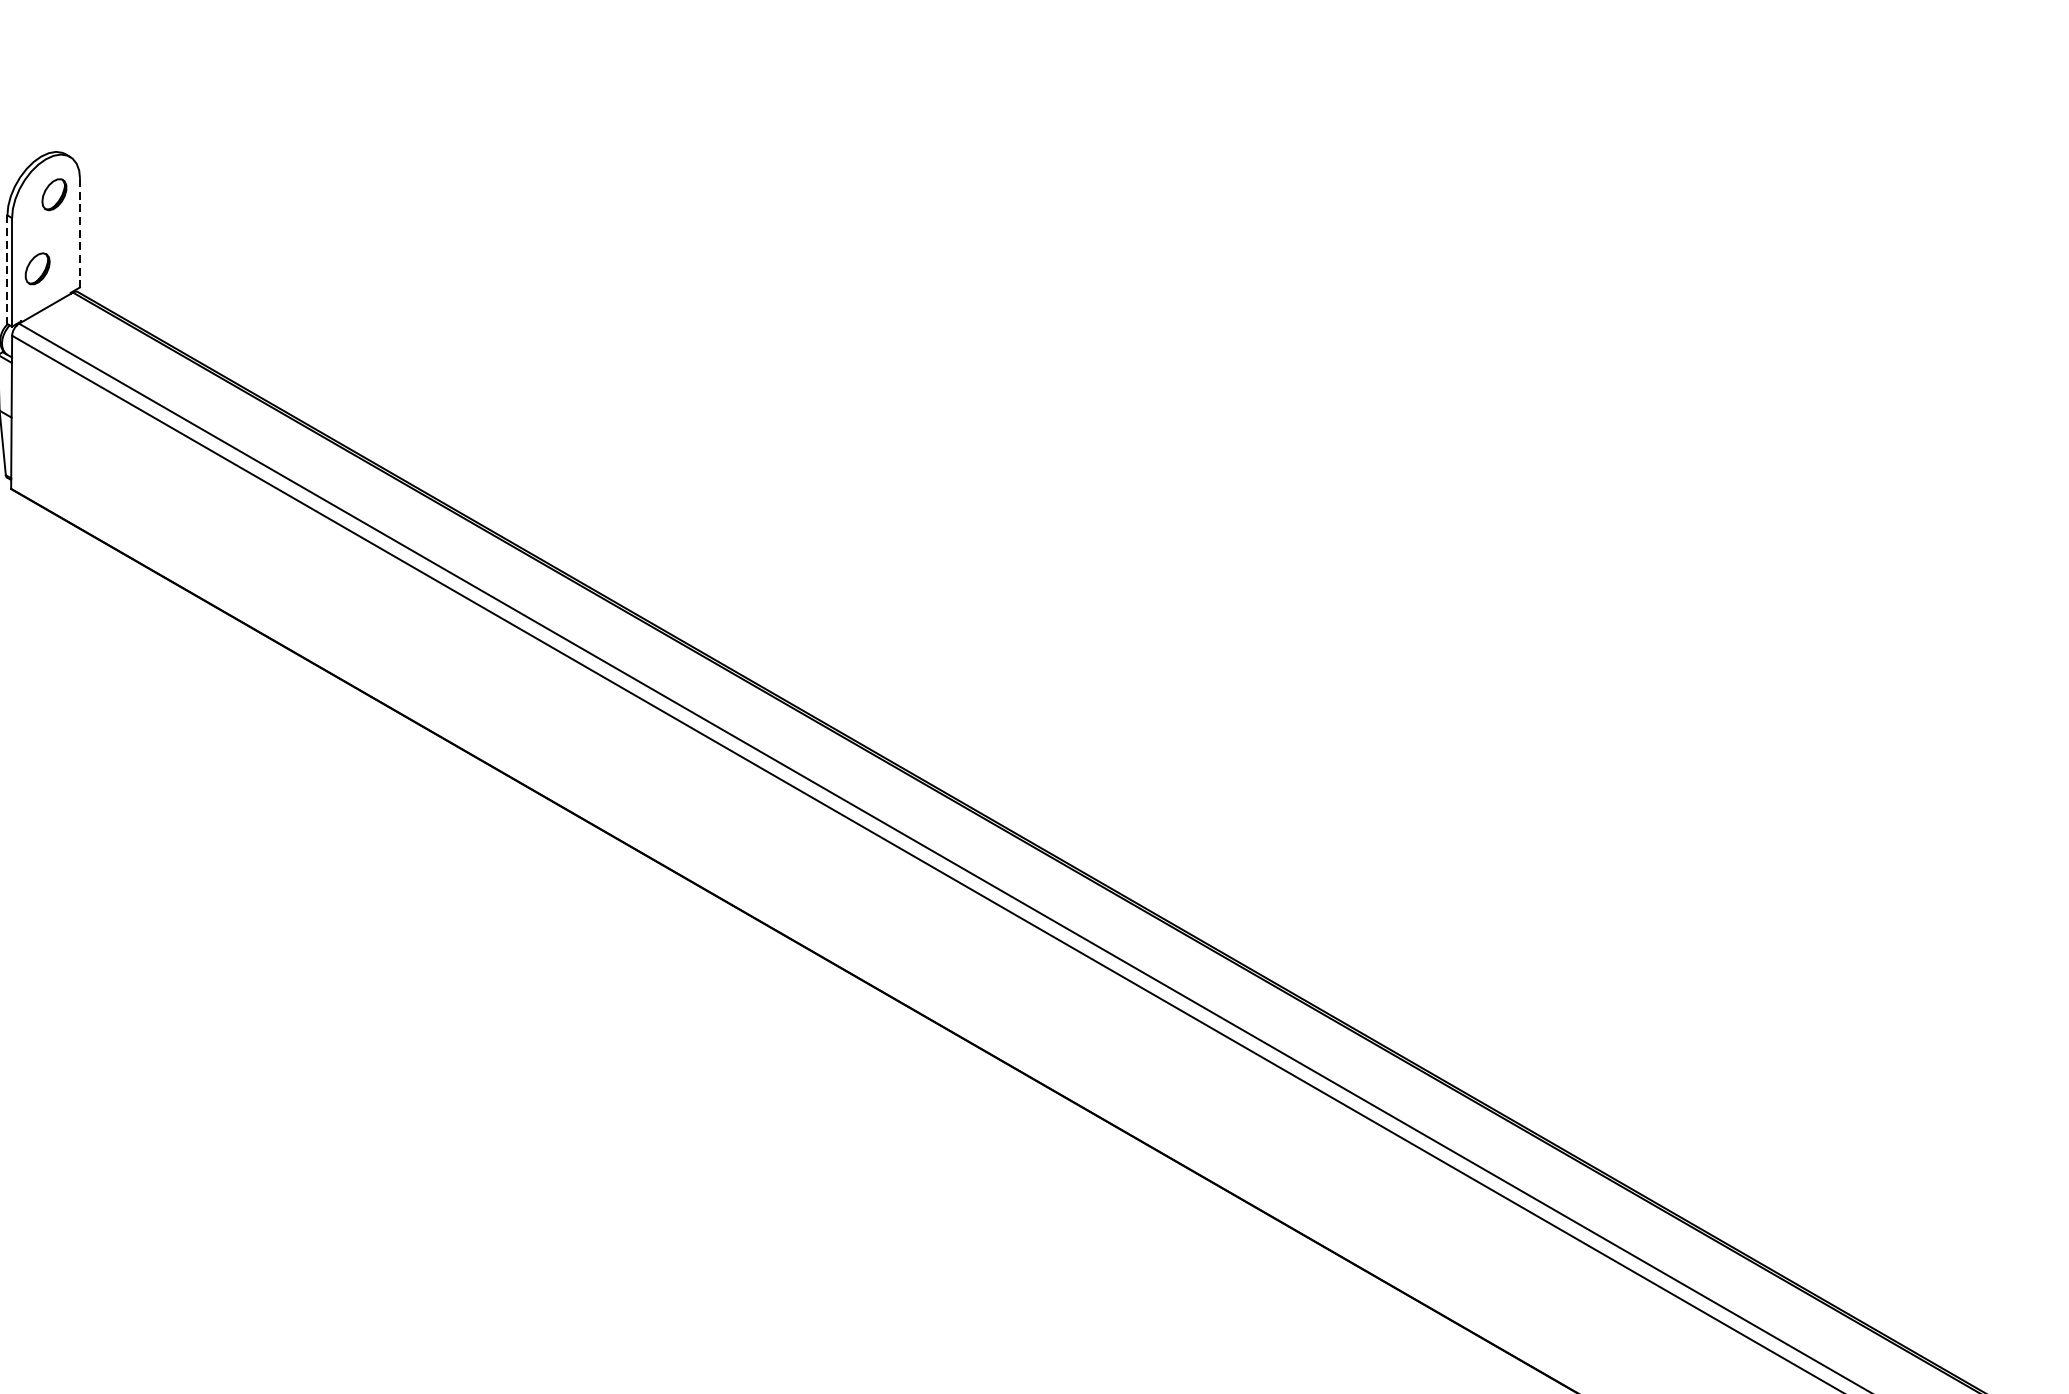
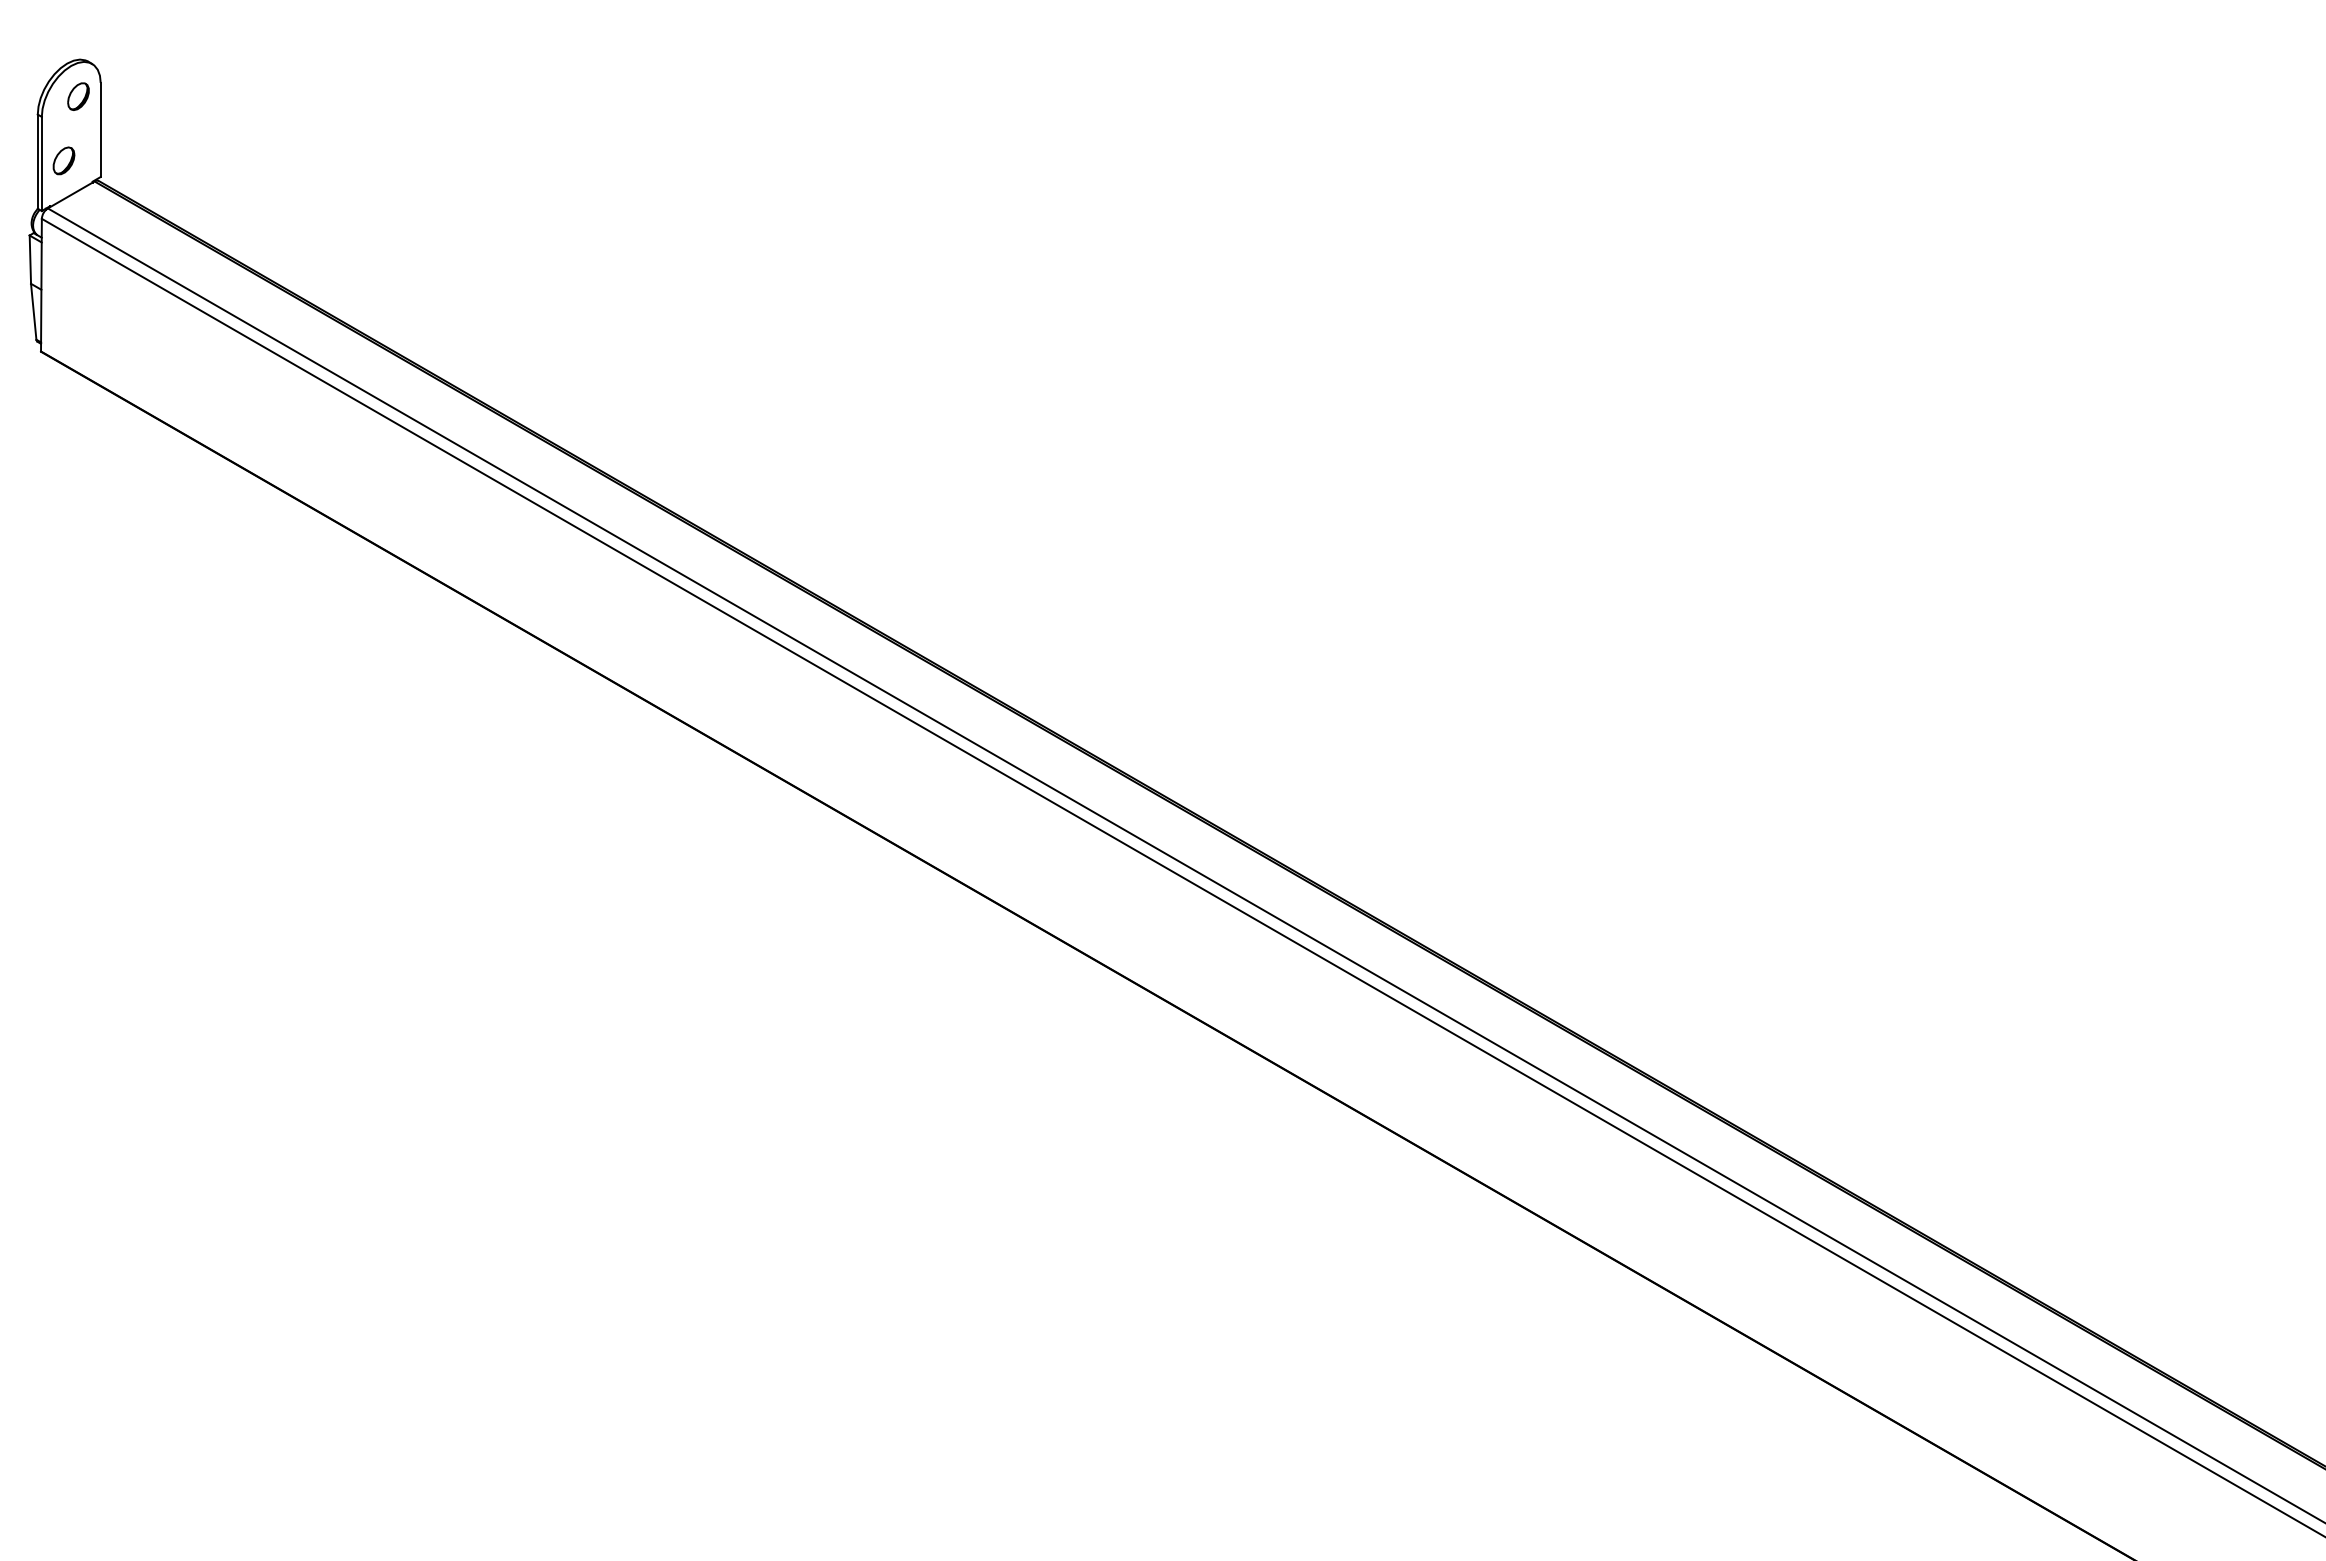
line: (79, 233) -> (100, 130), dashed -> solid
line: (7, 270) -> (37, 162), dashed -> solid

